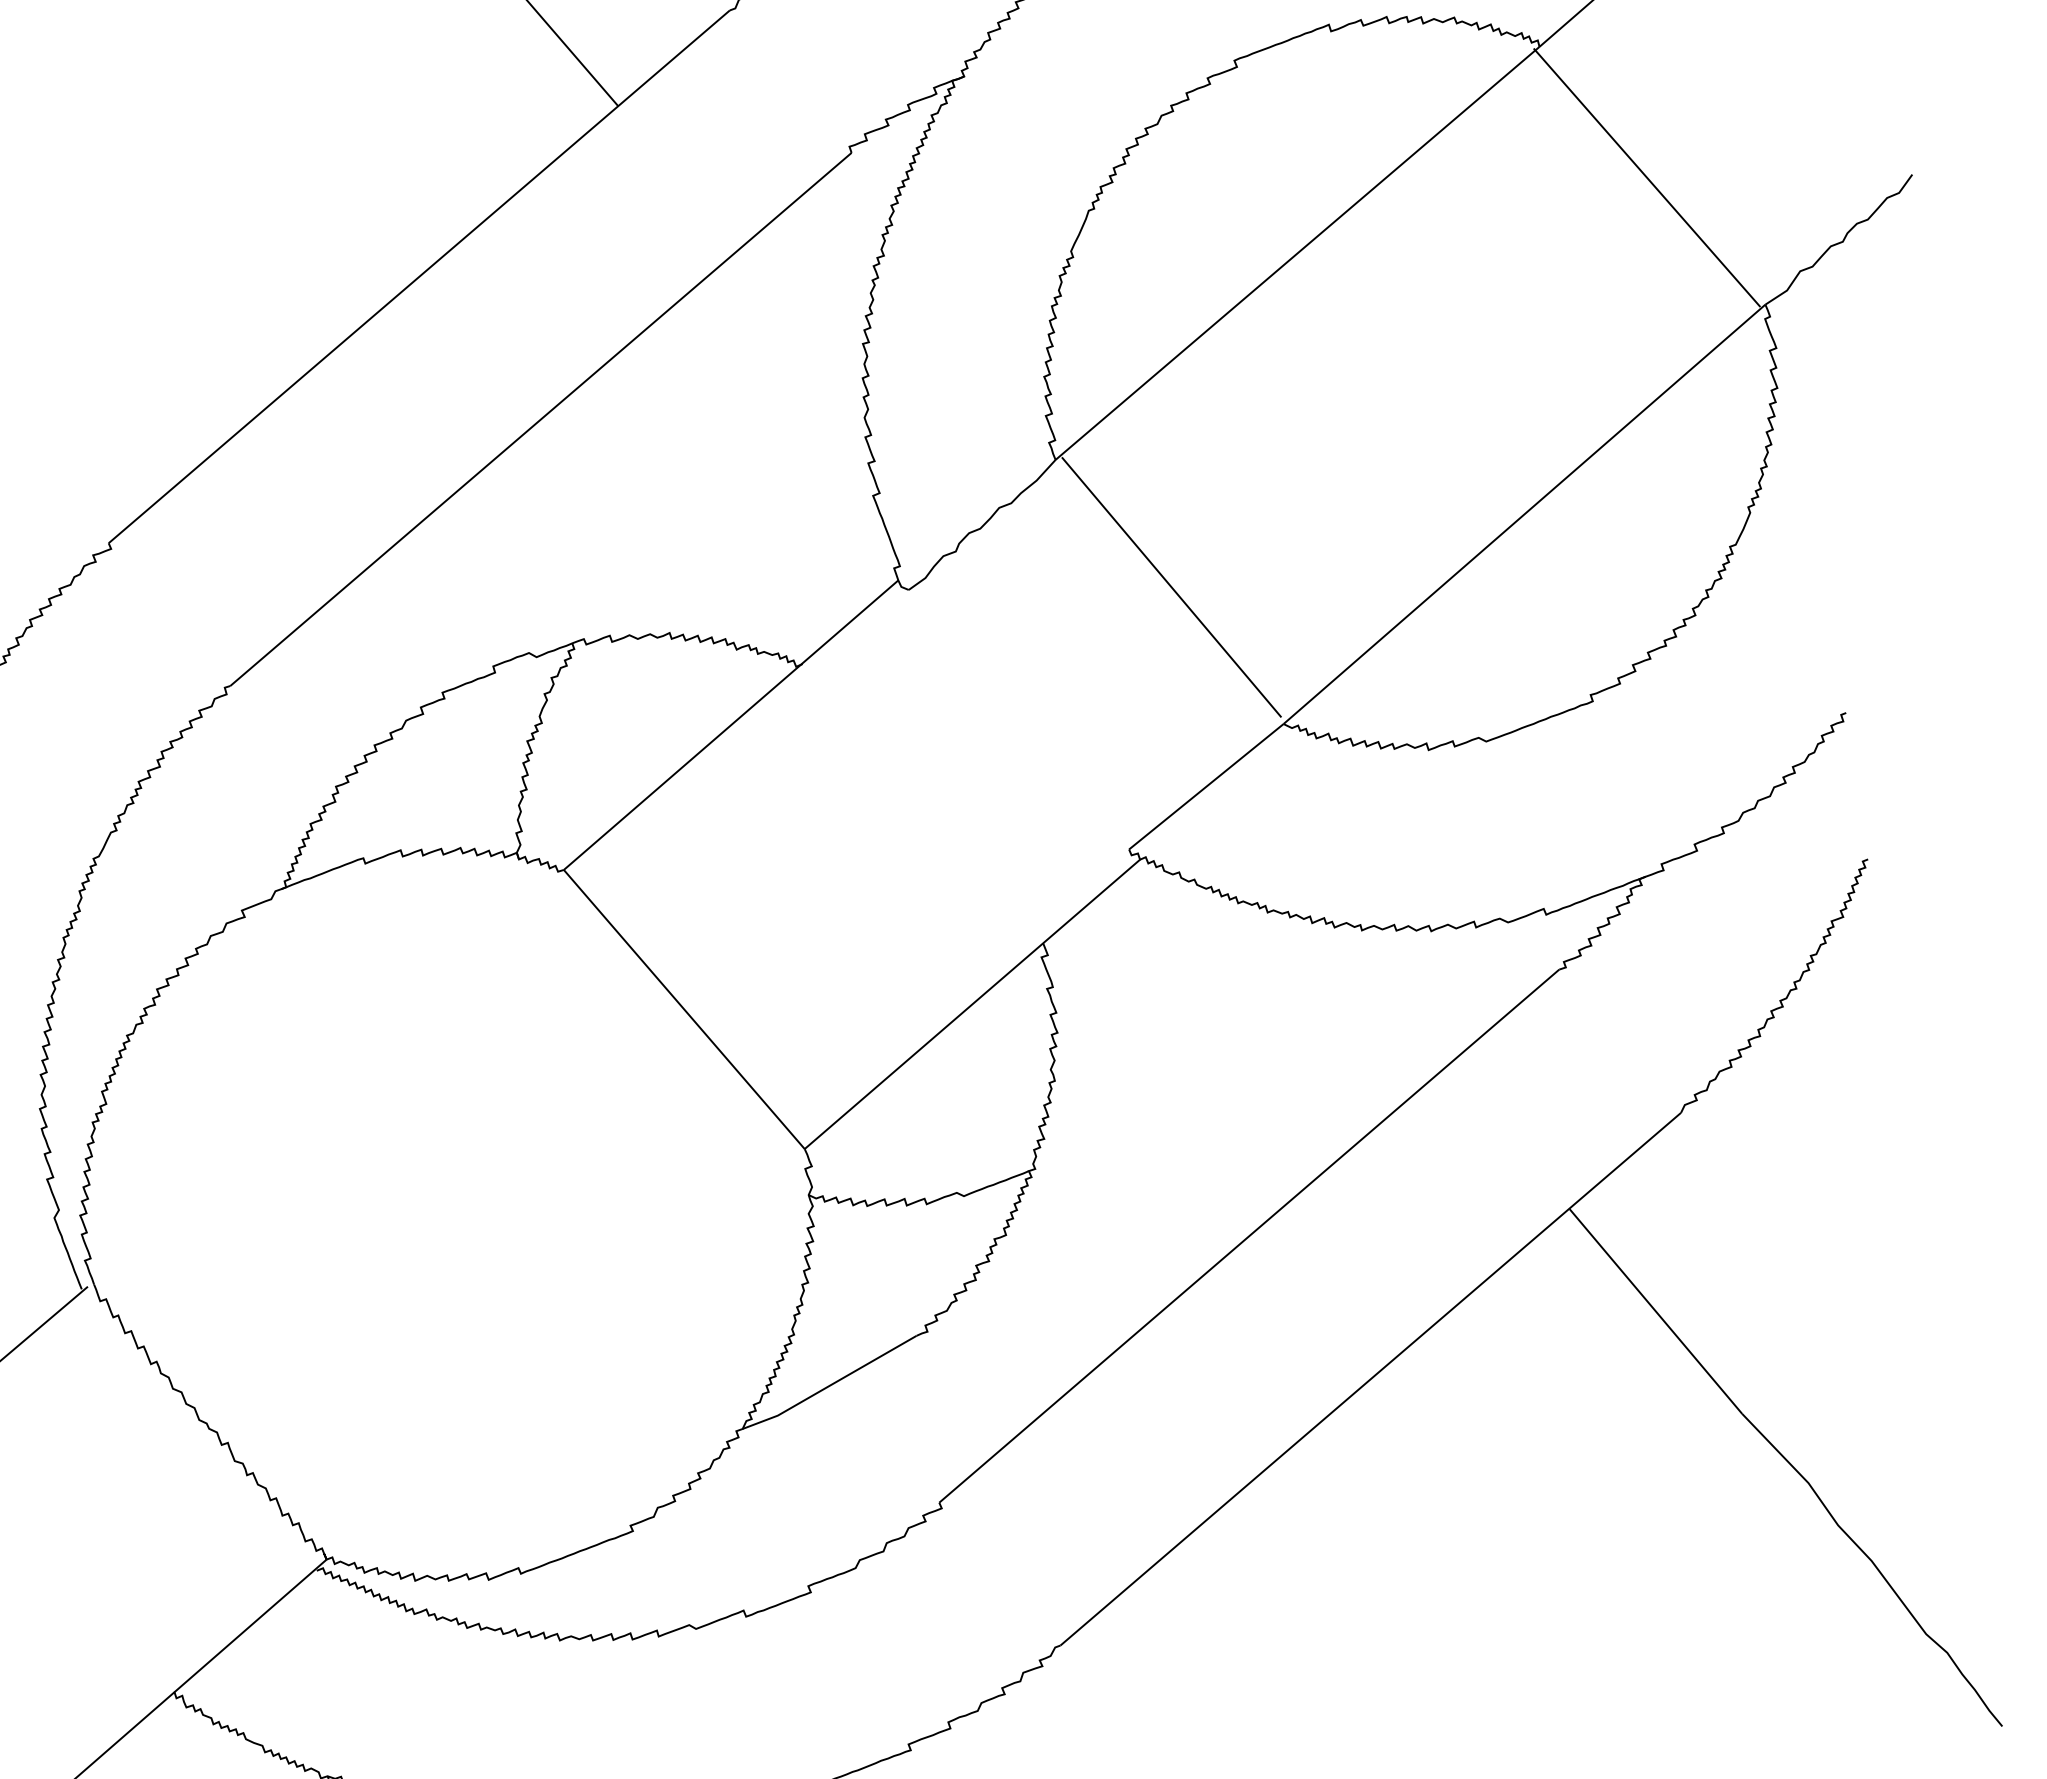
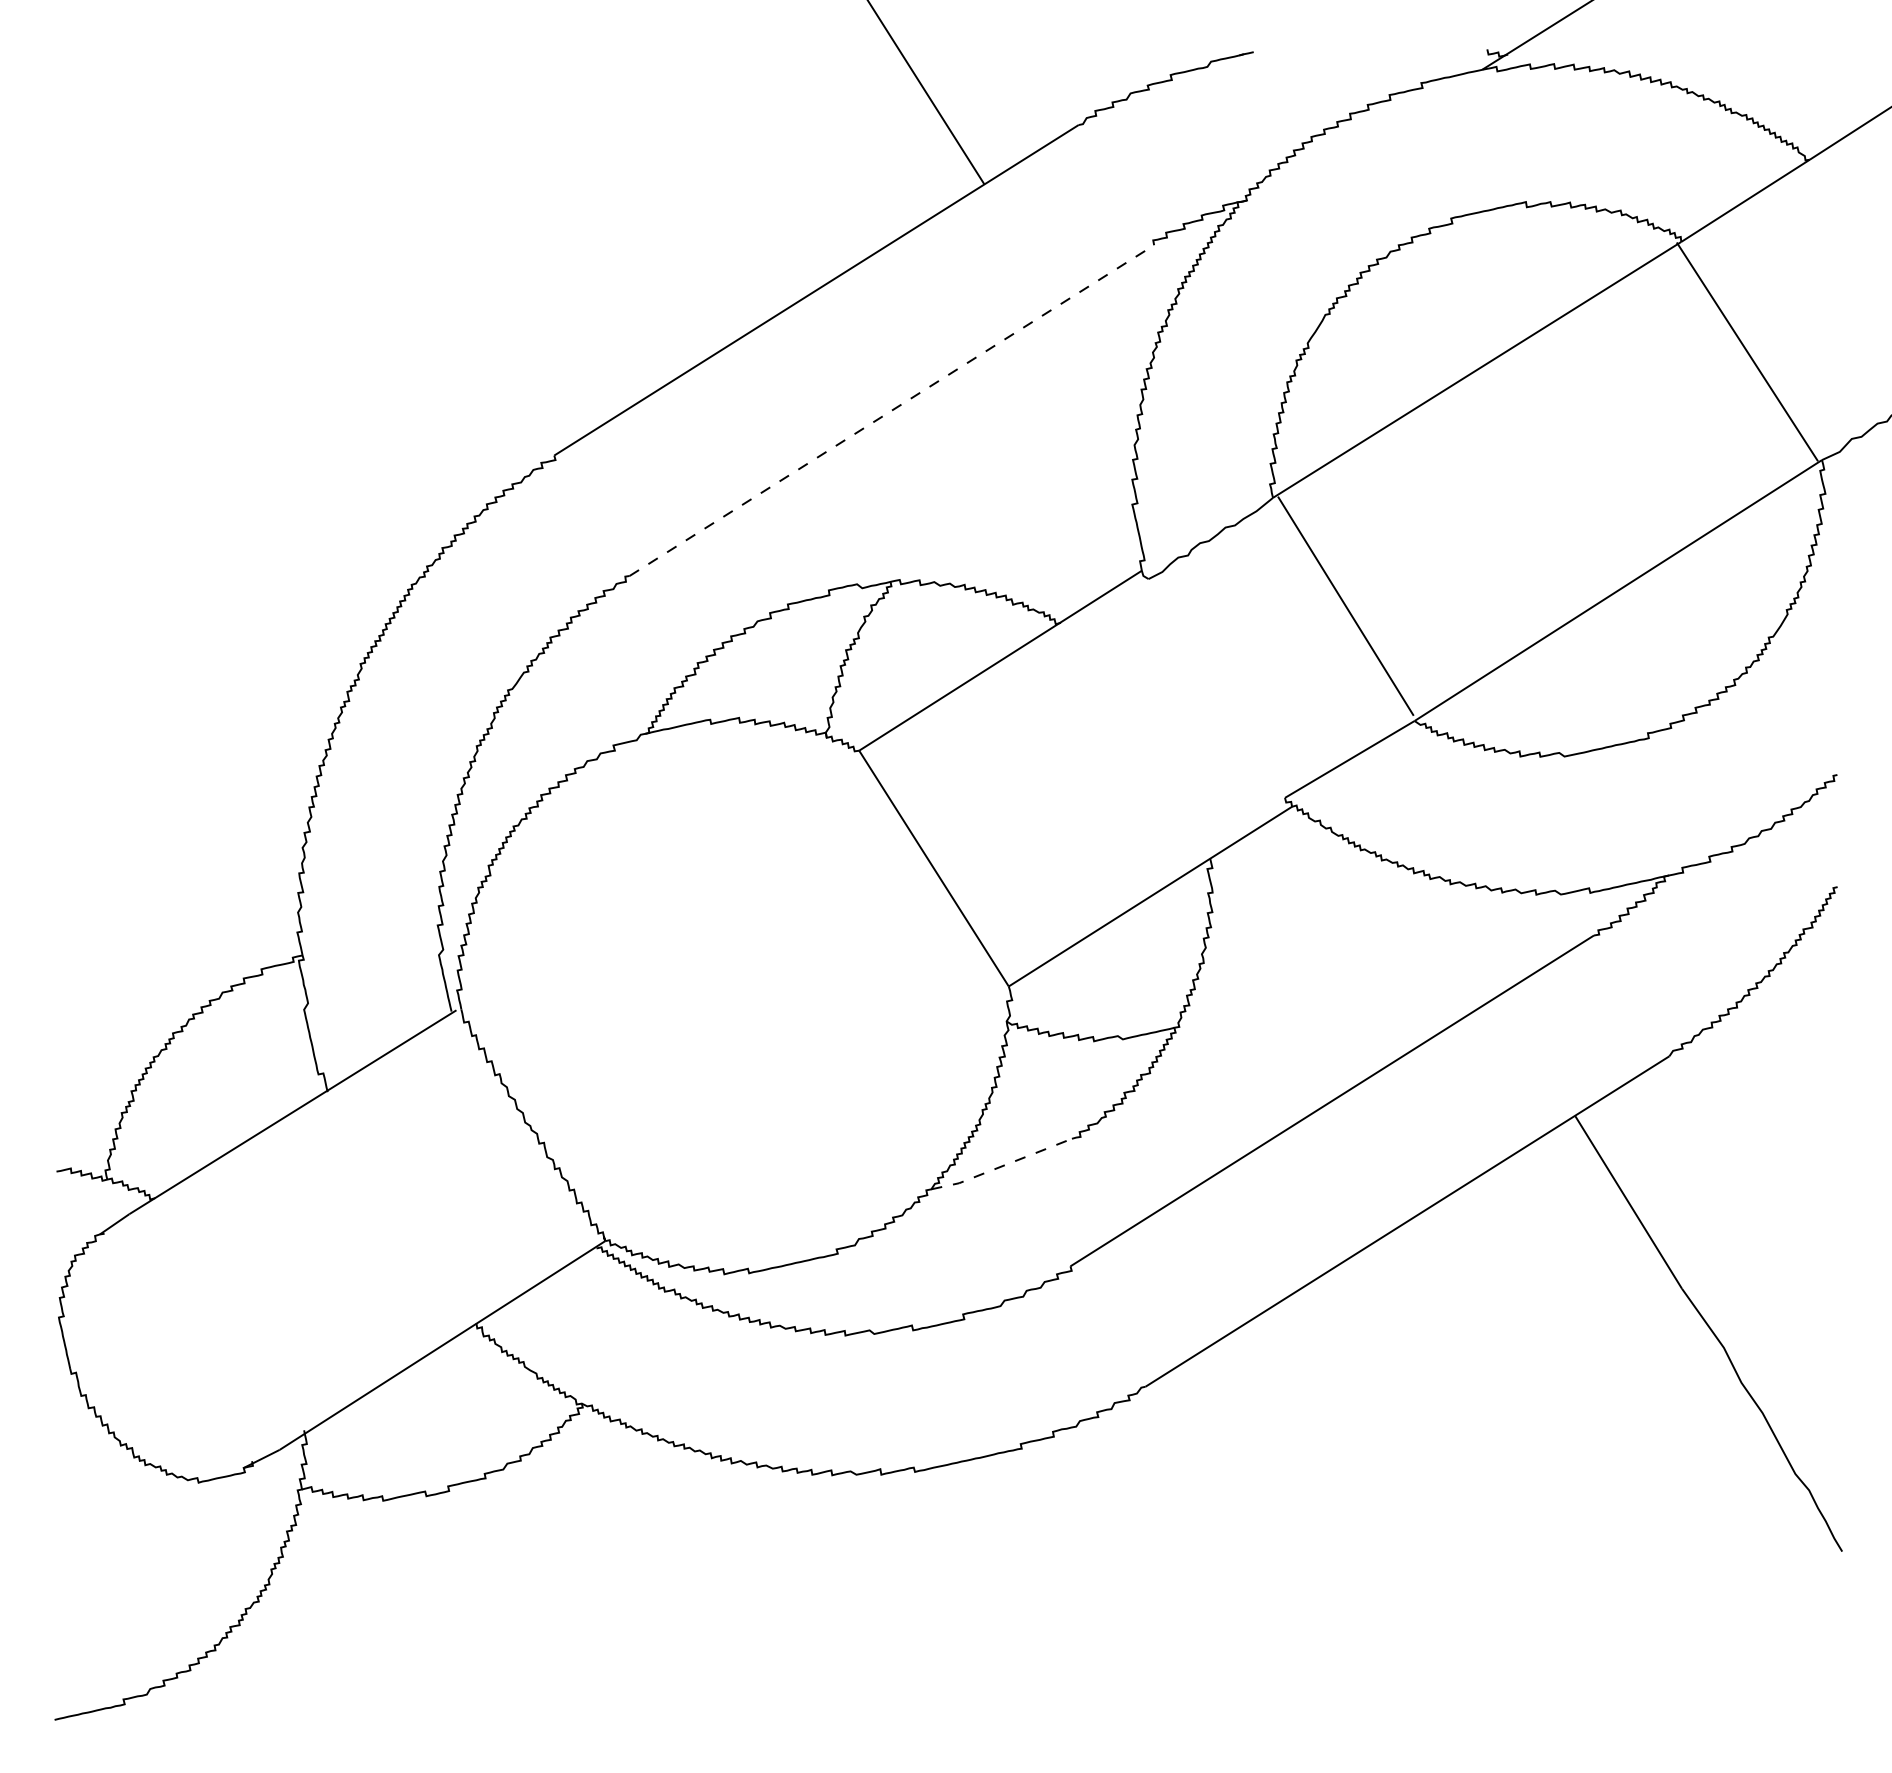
line: (541, 419) -> (892, 410), solid -> dashed
line: (829, 1385) -> (1001, 1166), solid -> dashed

